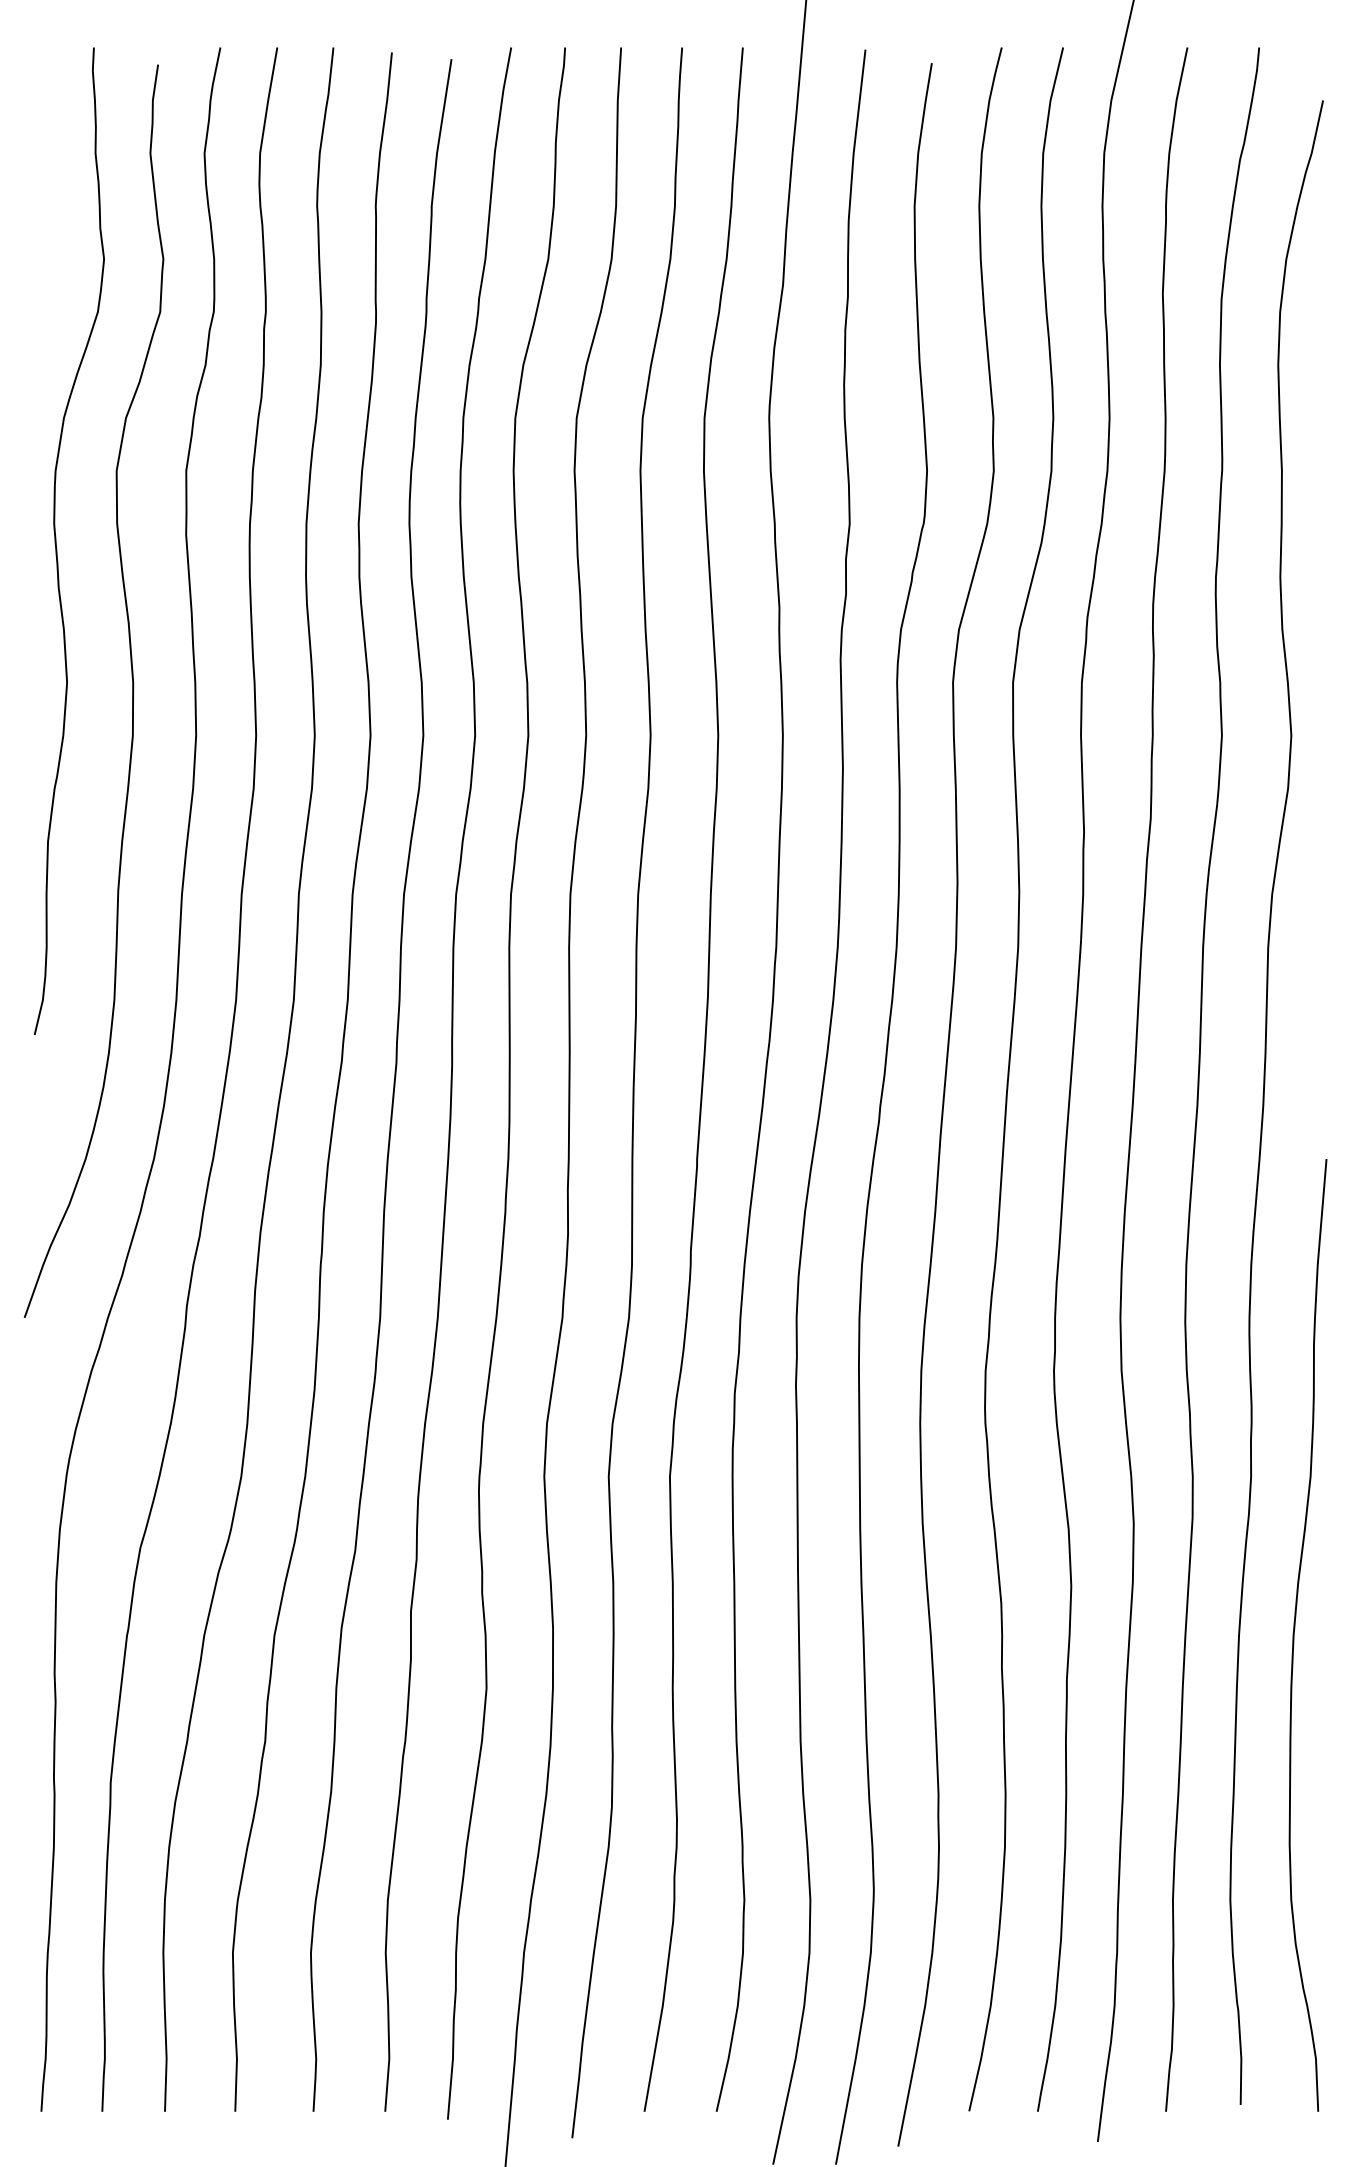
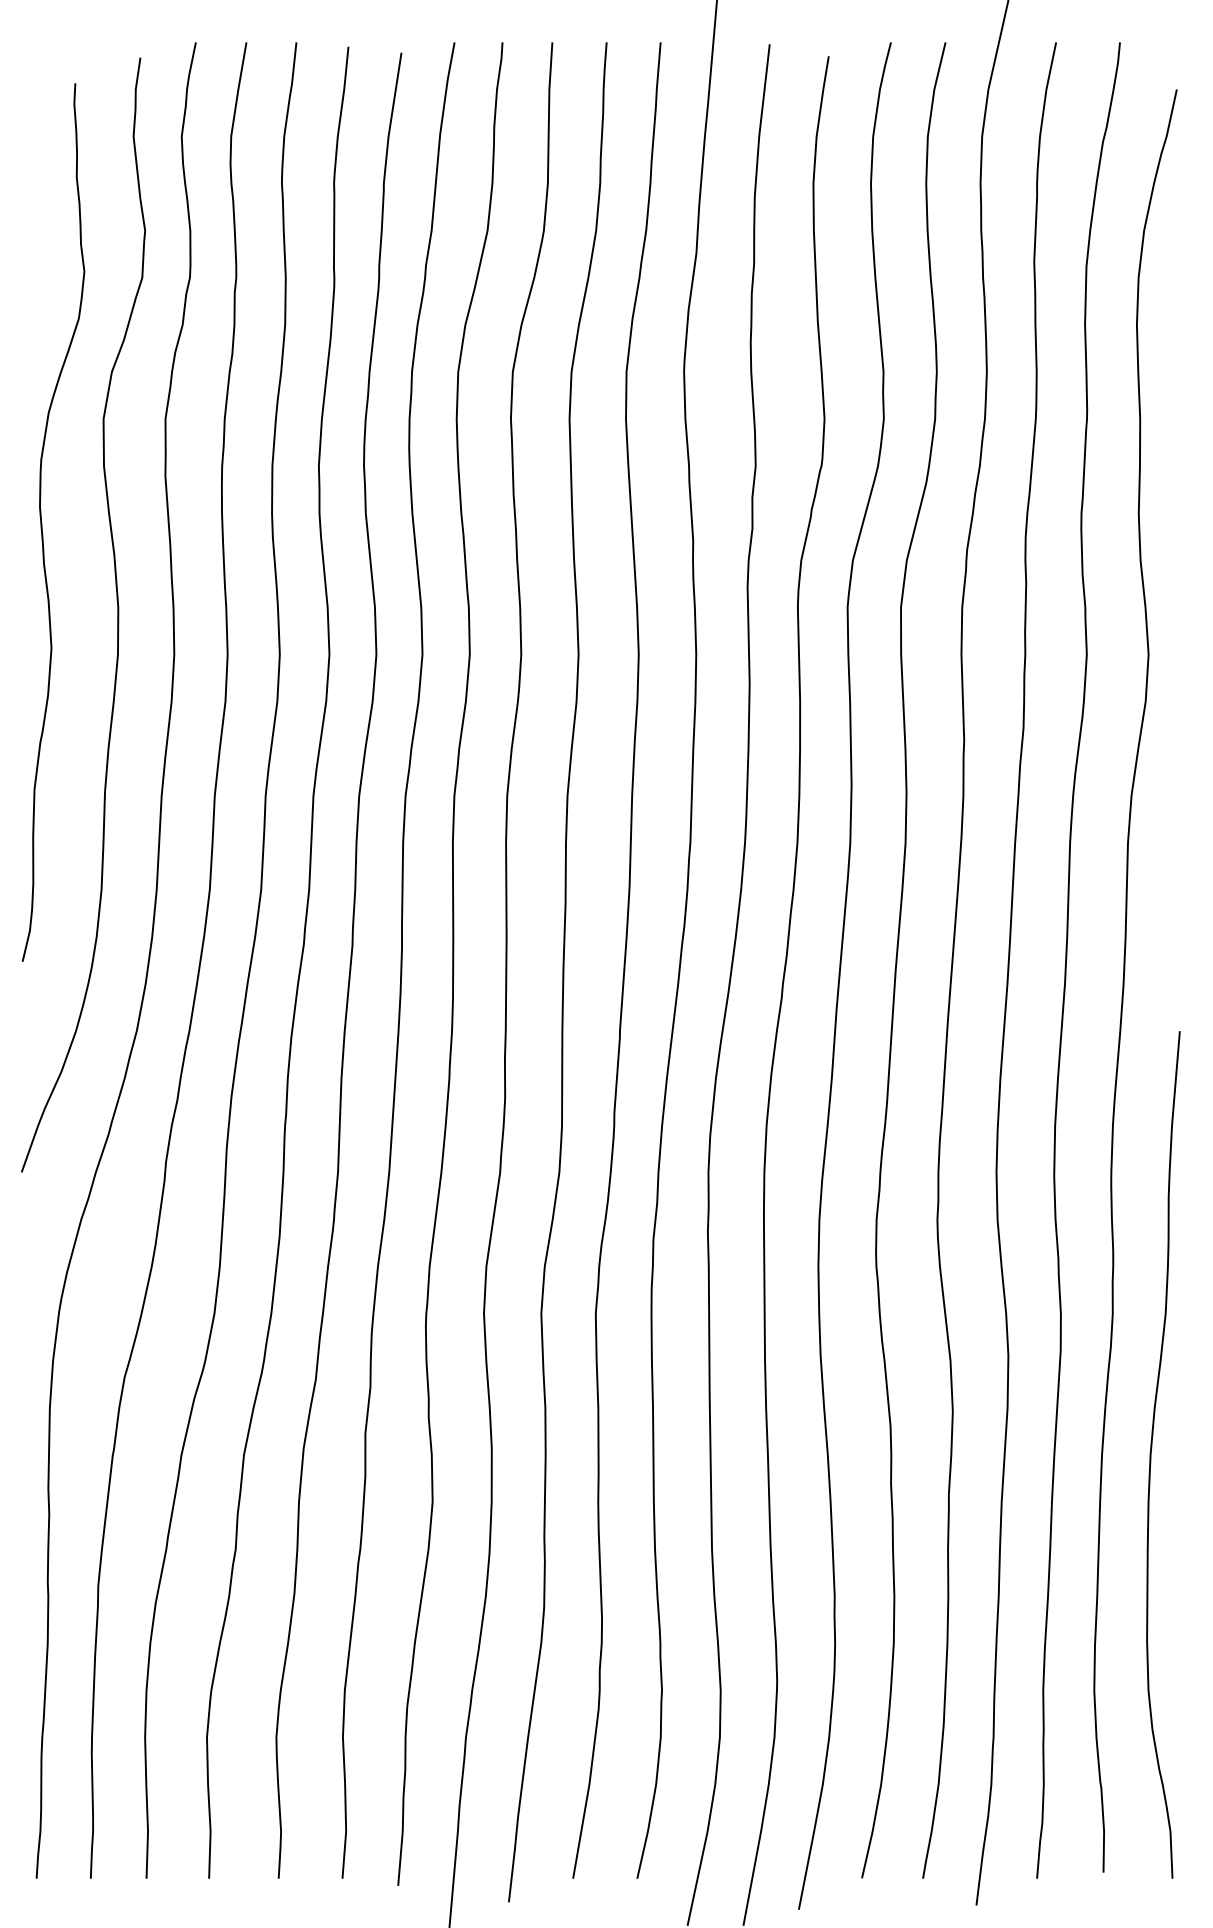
curve: (56, 540) -> (42, 521), moved

